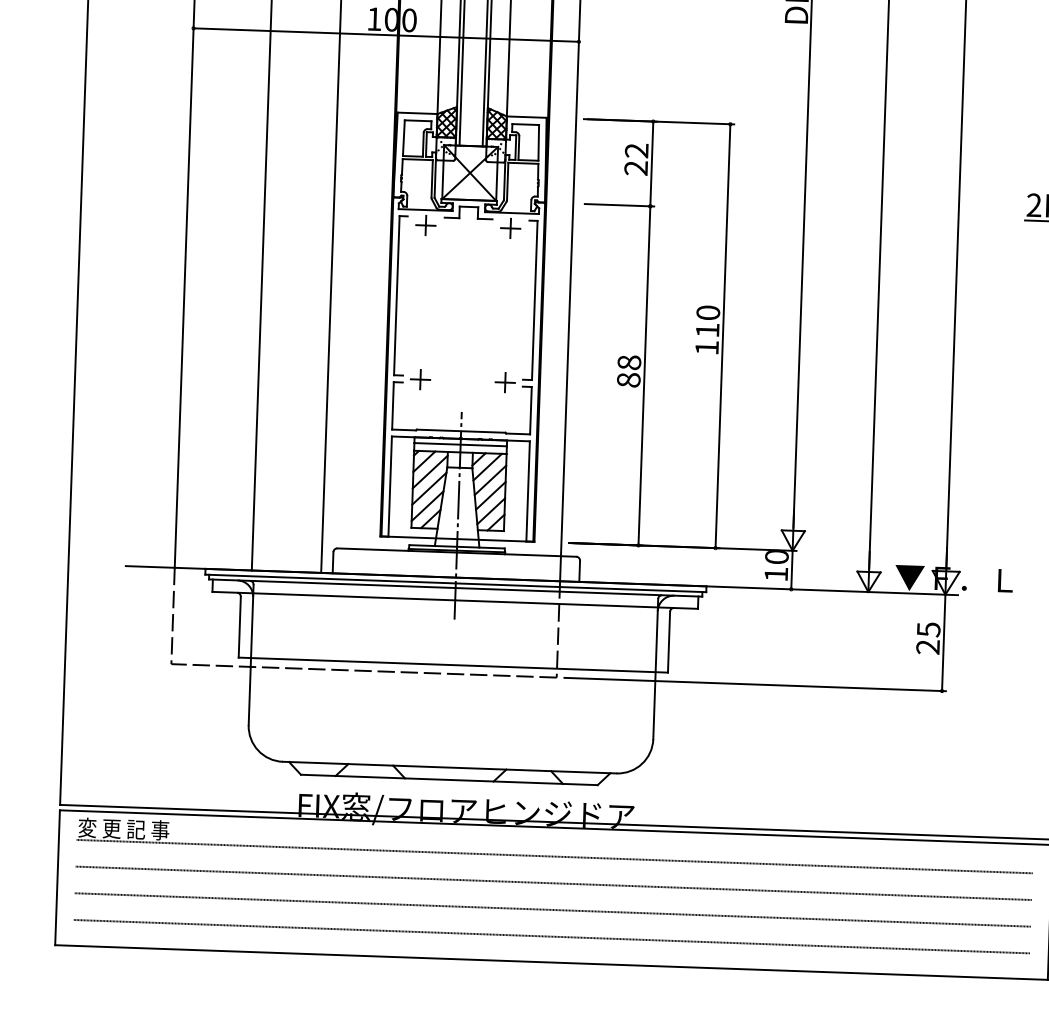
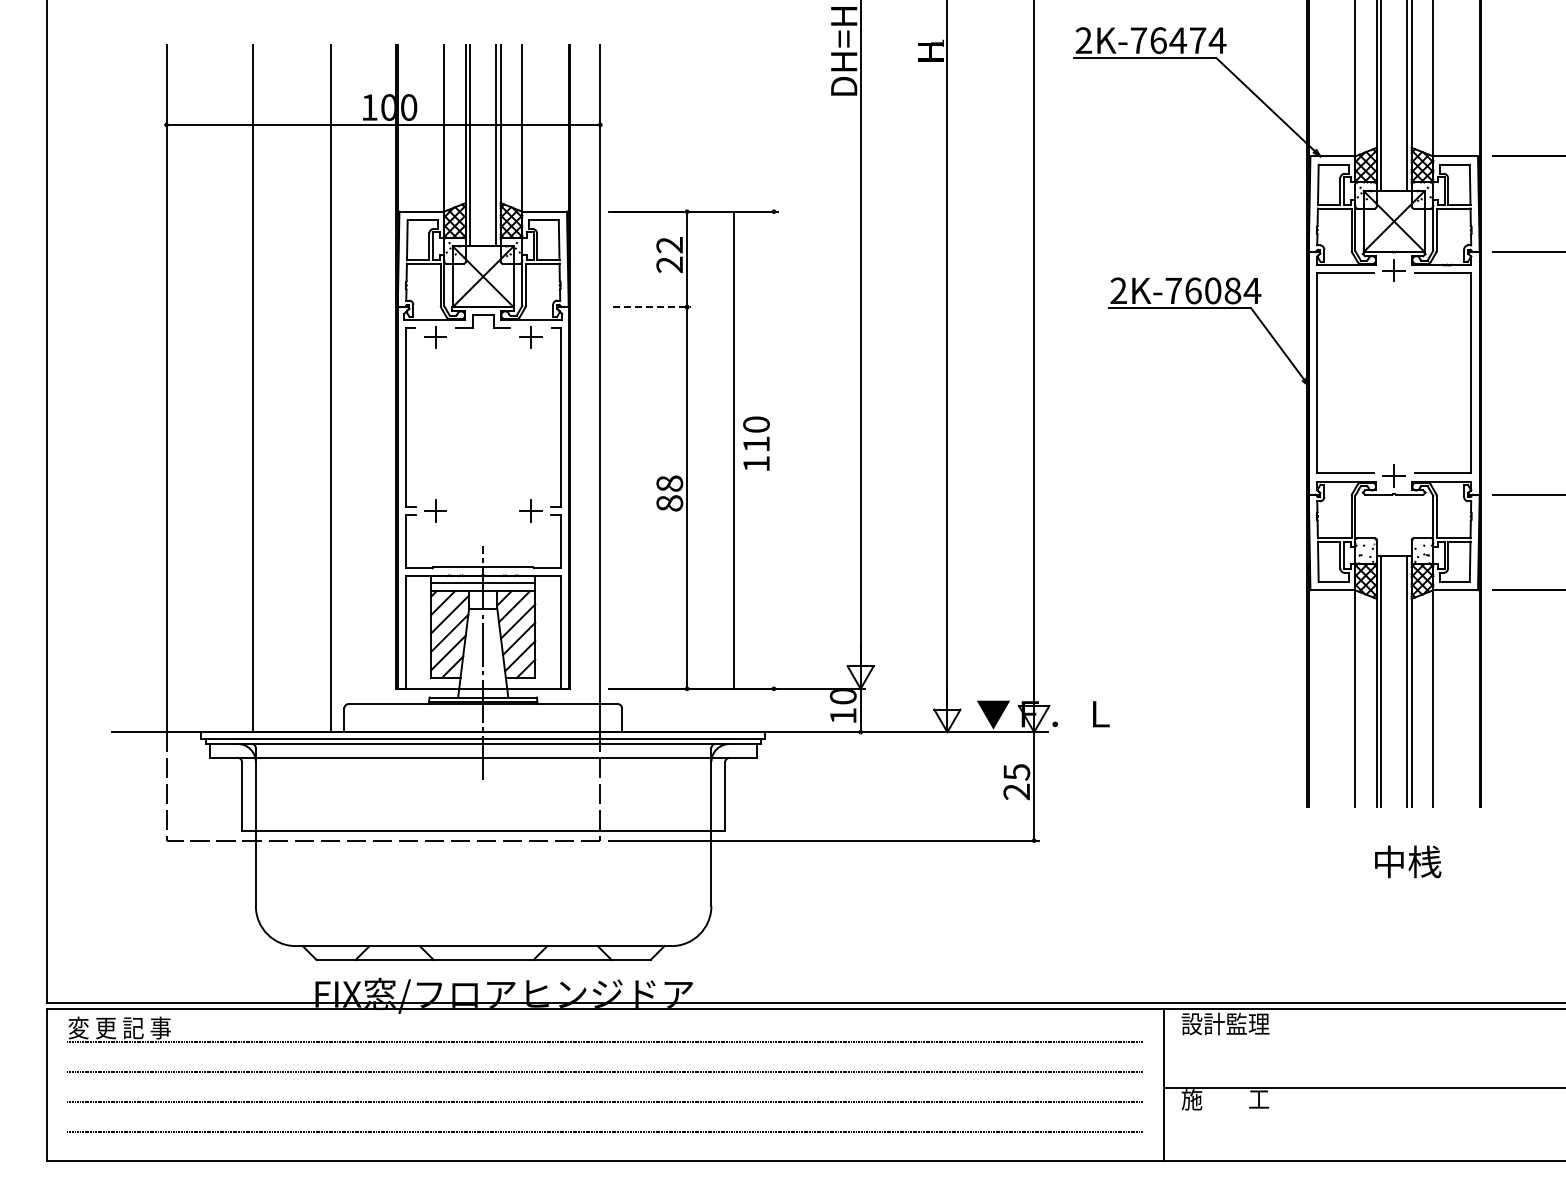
line: (619, 205) -> (652, 307), solid -> dashed
line: (722, 335) -> (733, 449), moved

